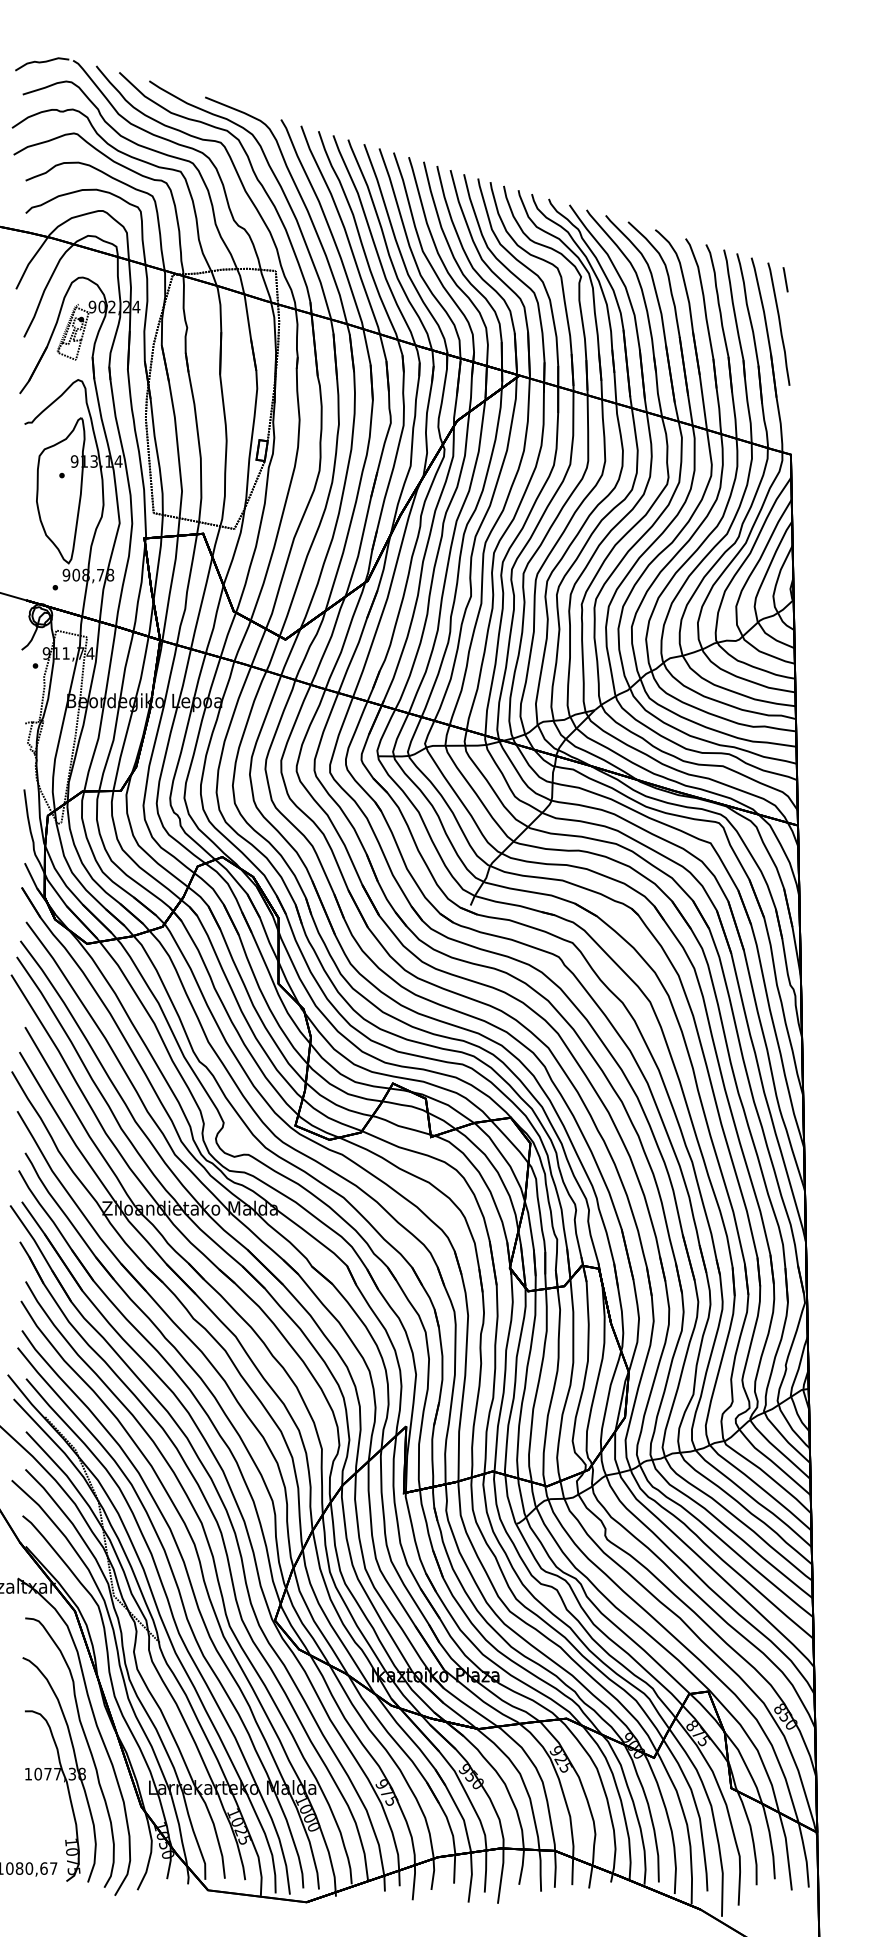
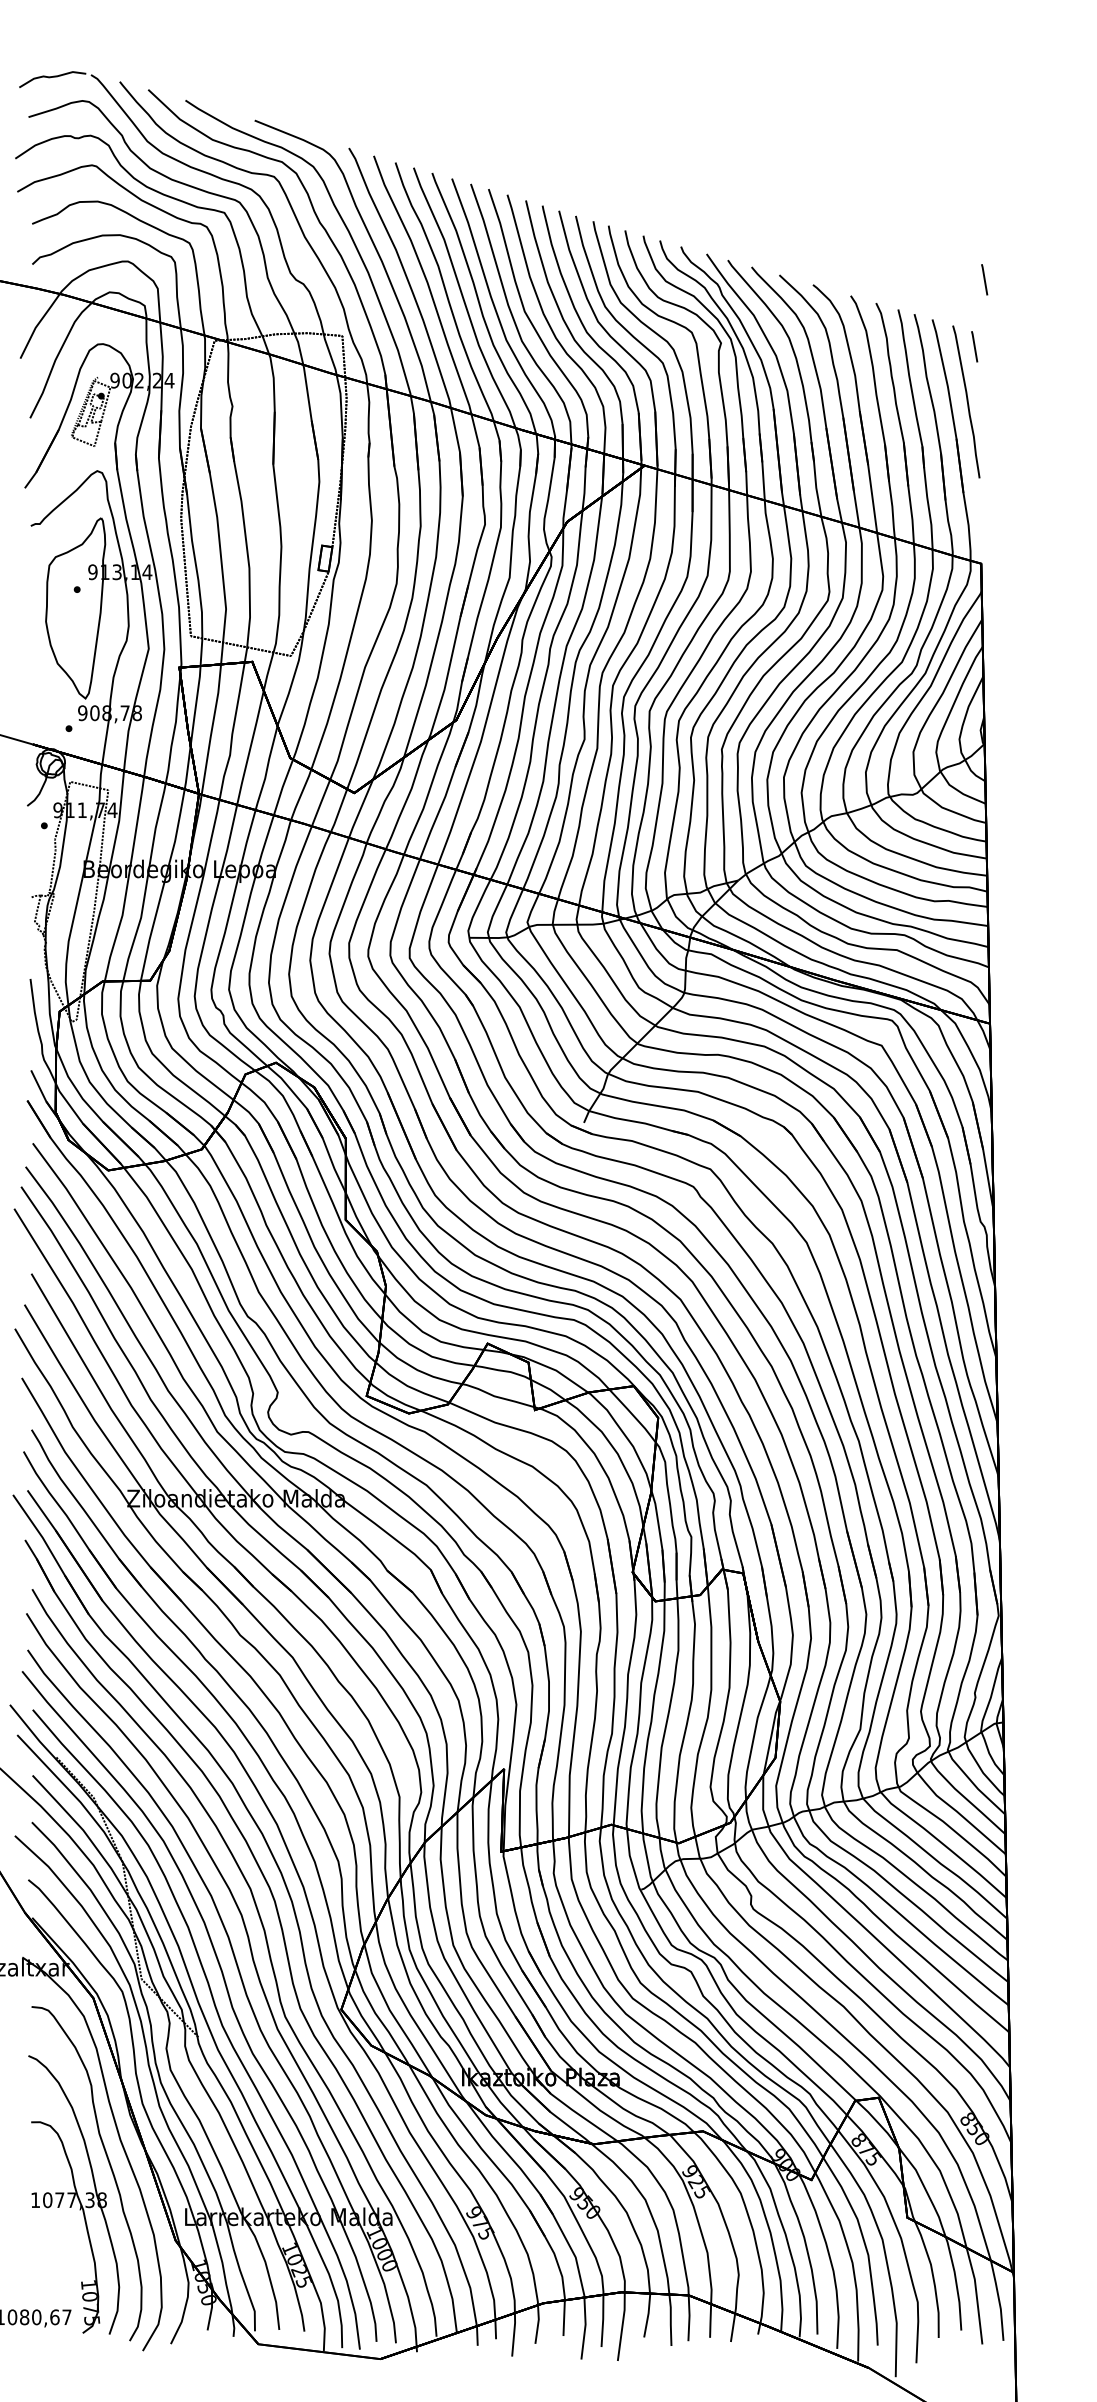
line: (793, 225) -> (984, 279), added

